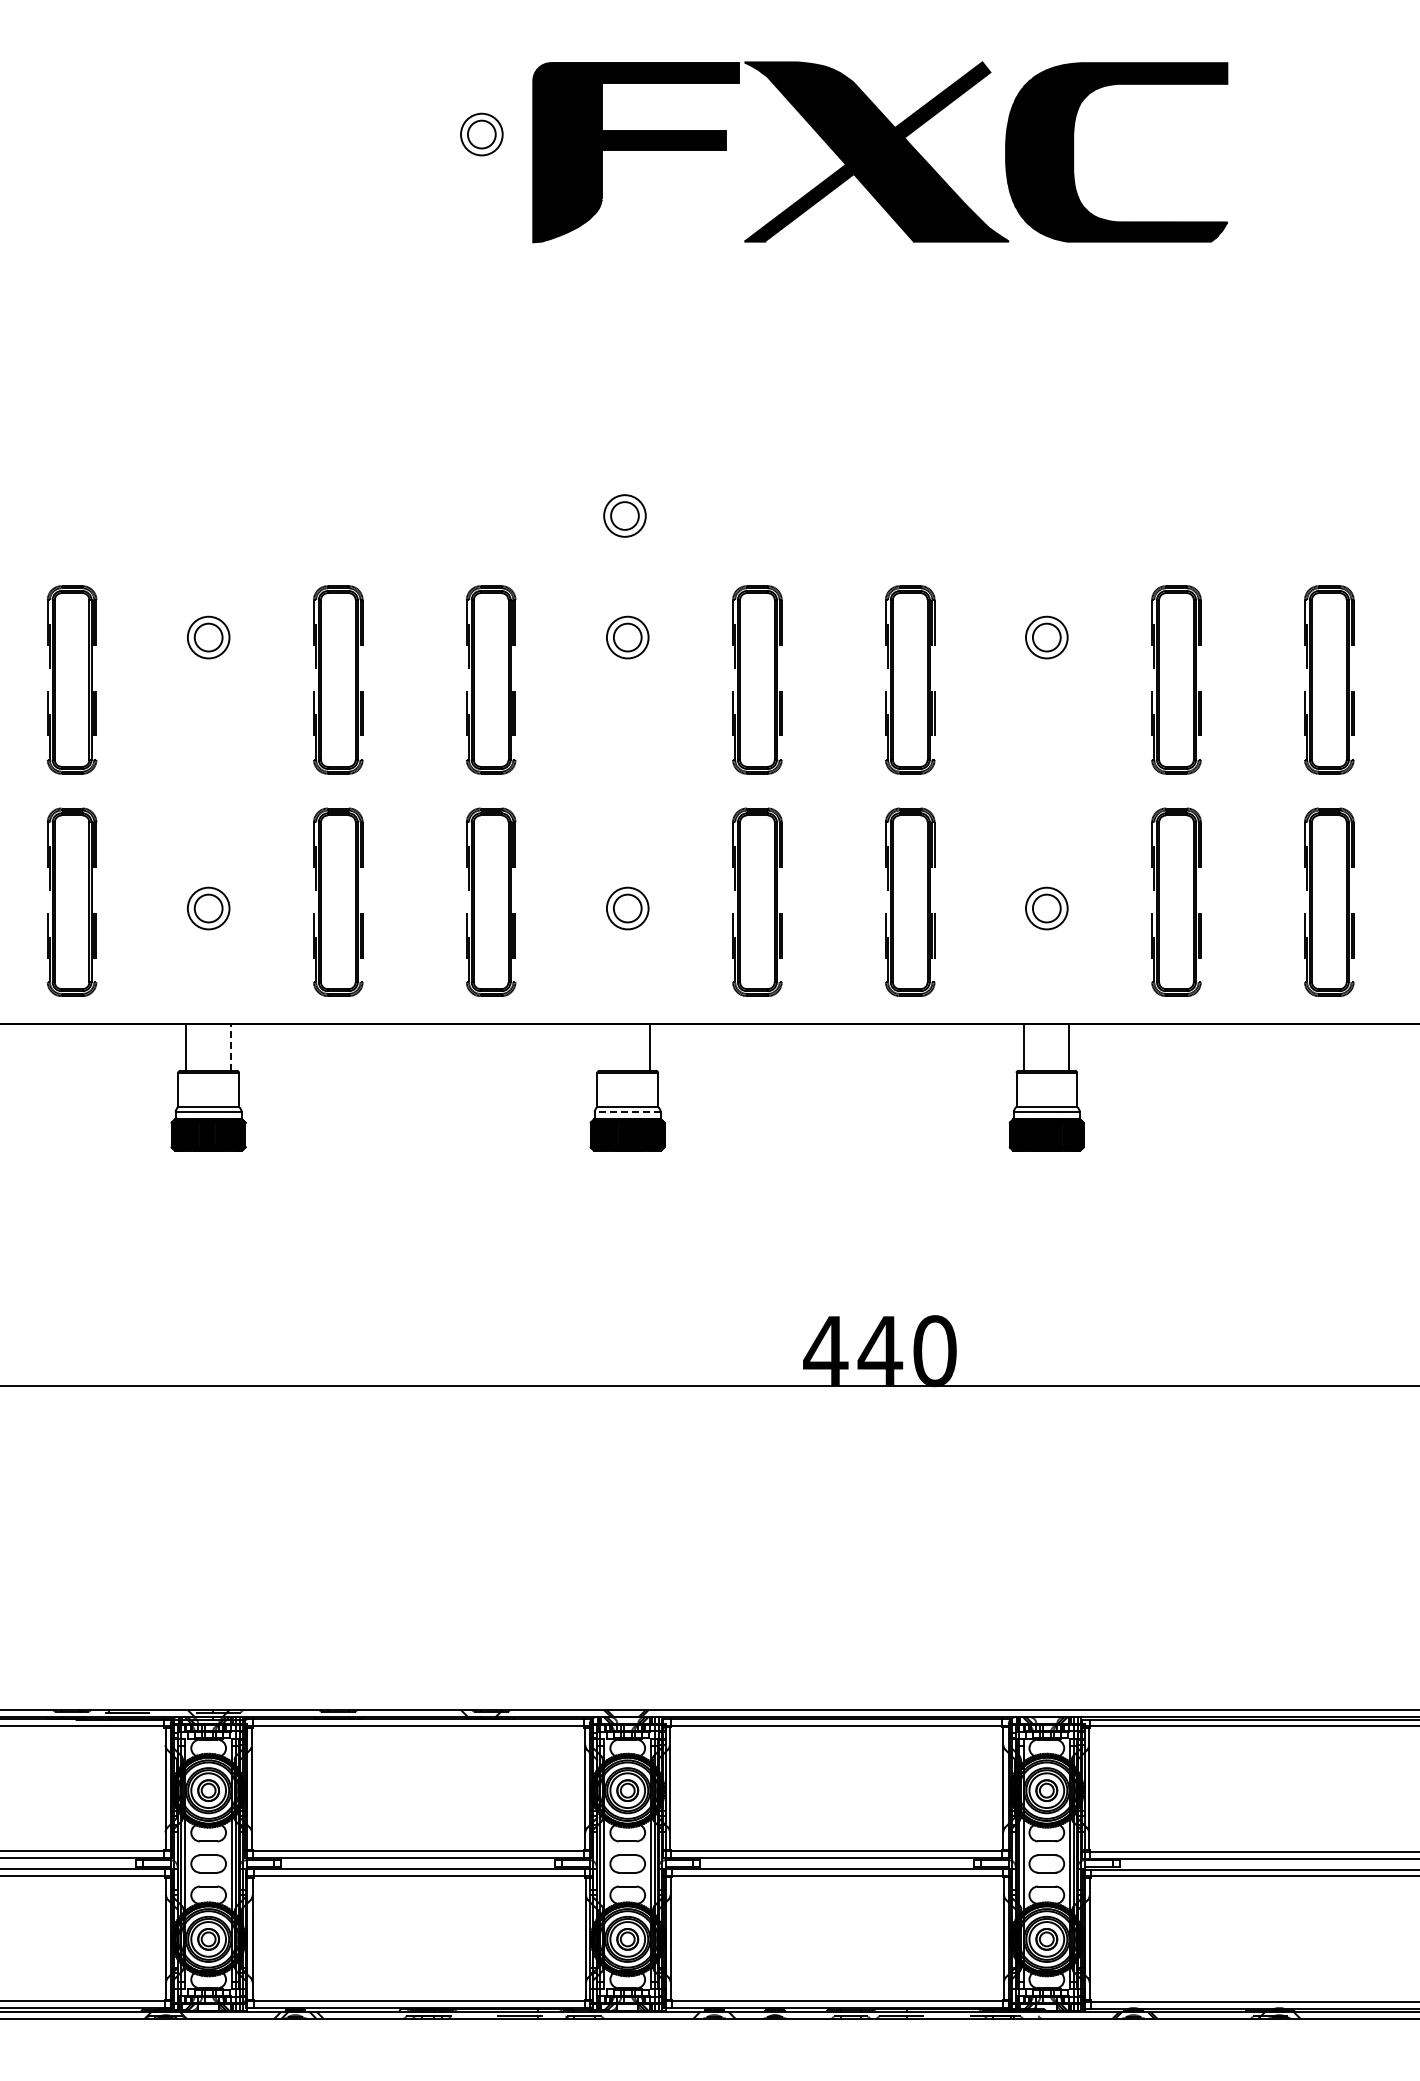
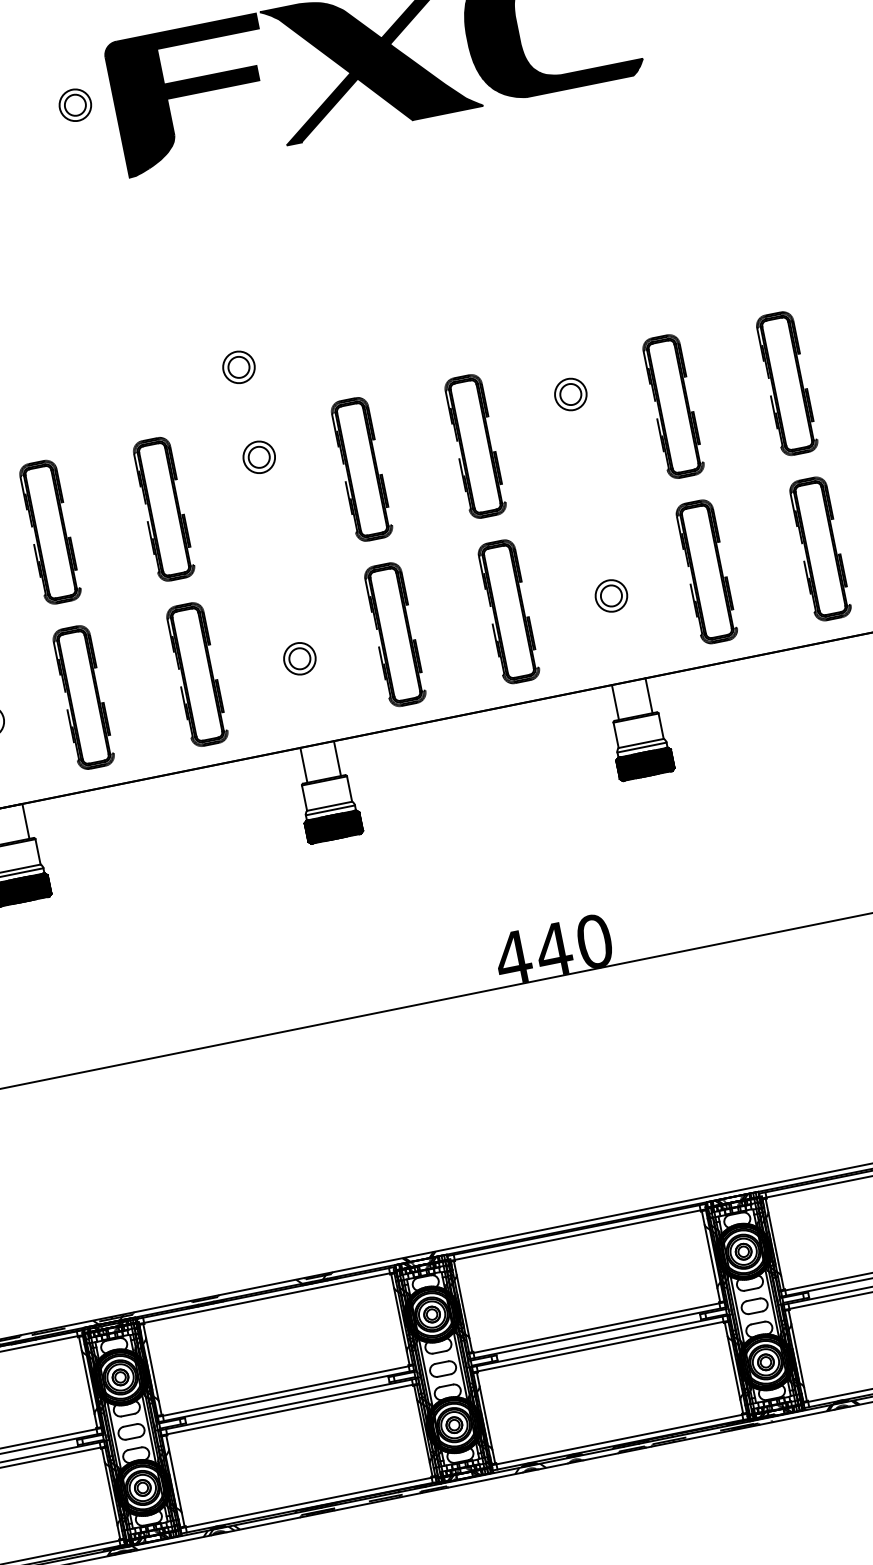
line: (231, 1046) -> (25, 820), dashed -> solid
line: (605, 1046) -> (304, 764), added
line: (627, 1112) -> (330, 810), dashed -> solid

